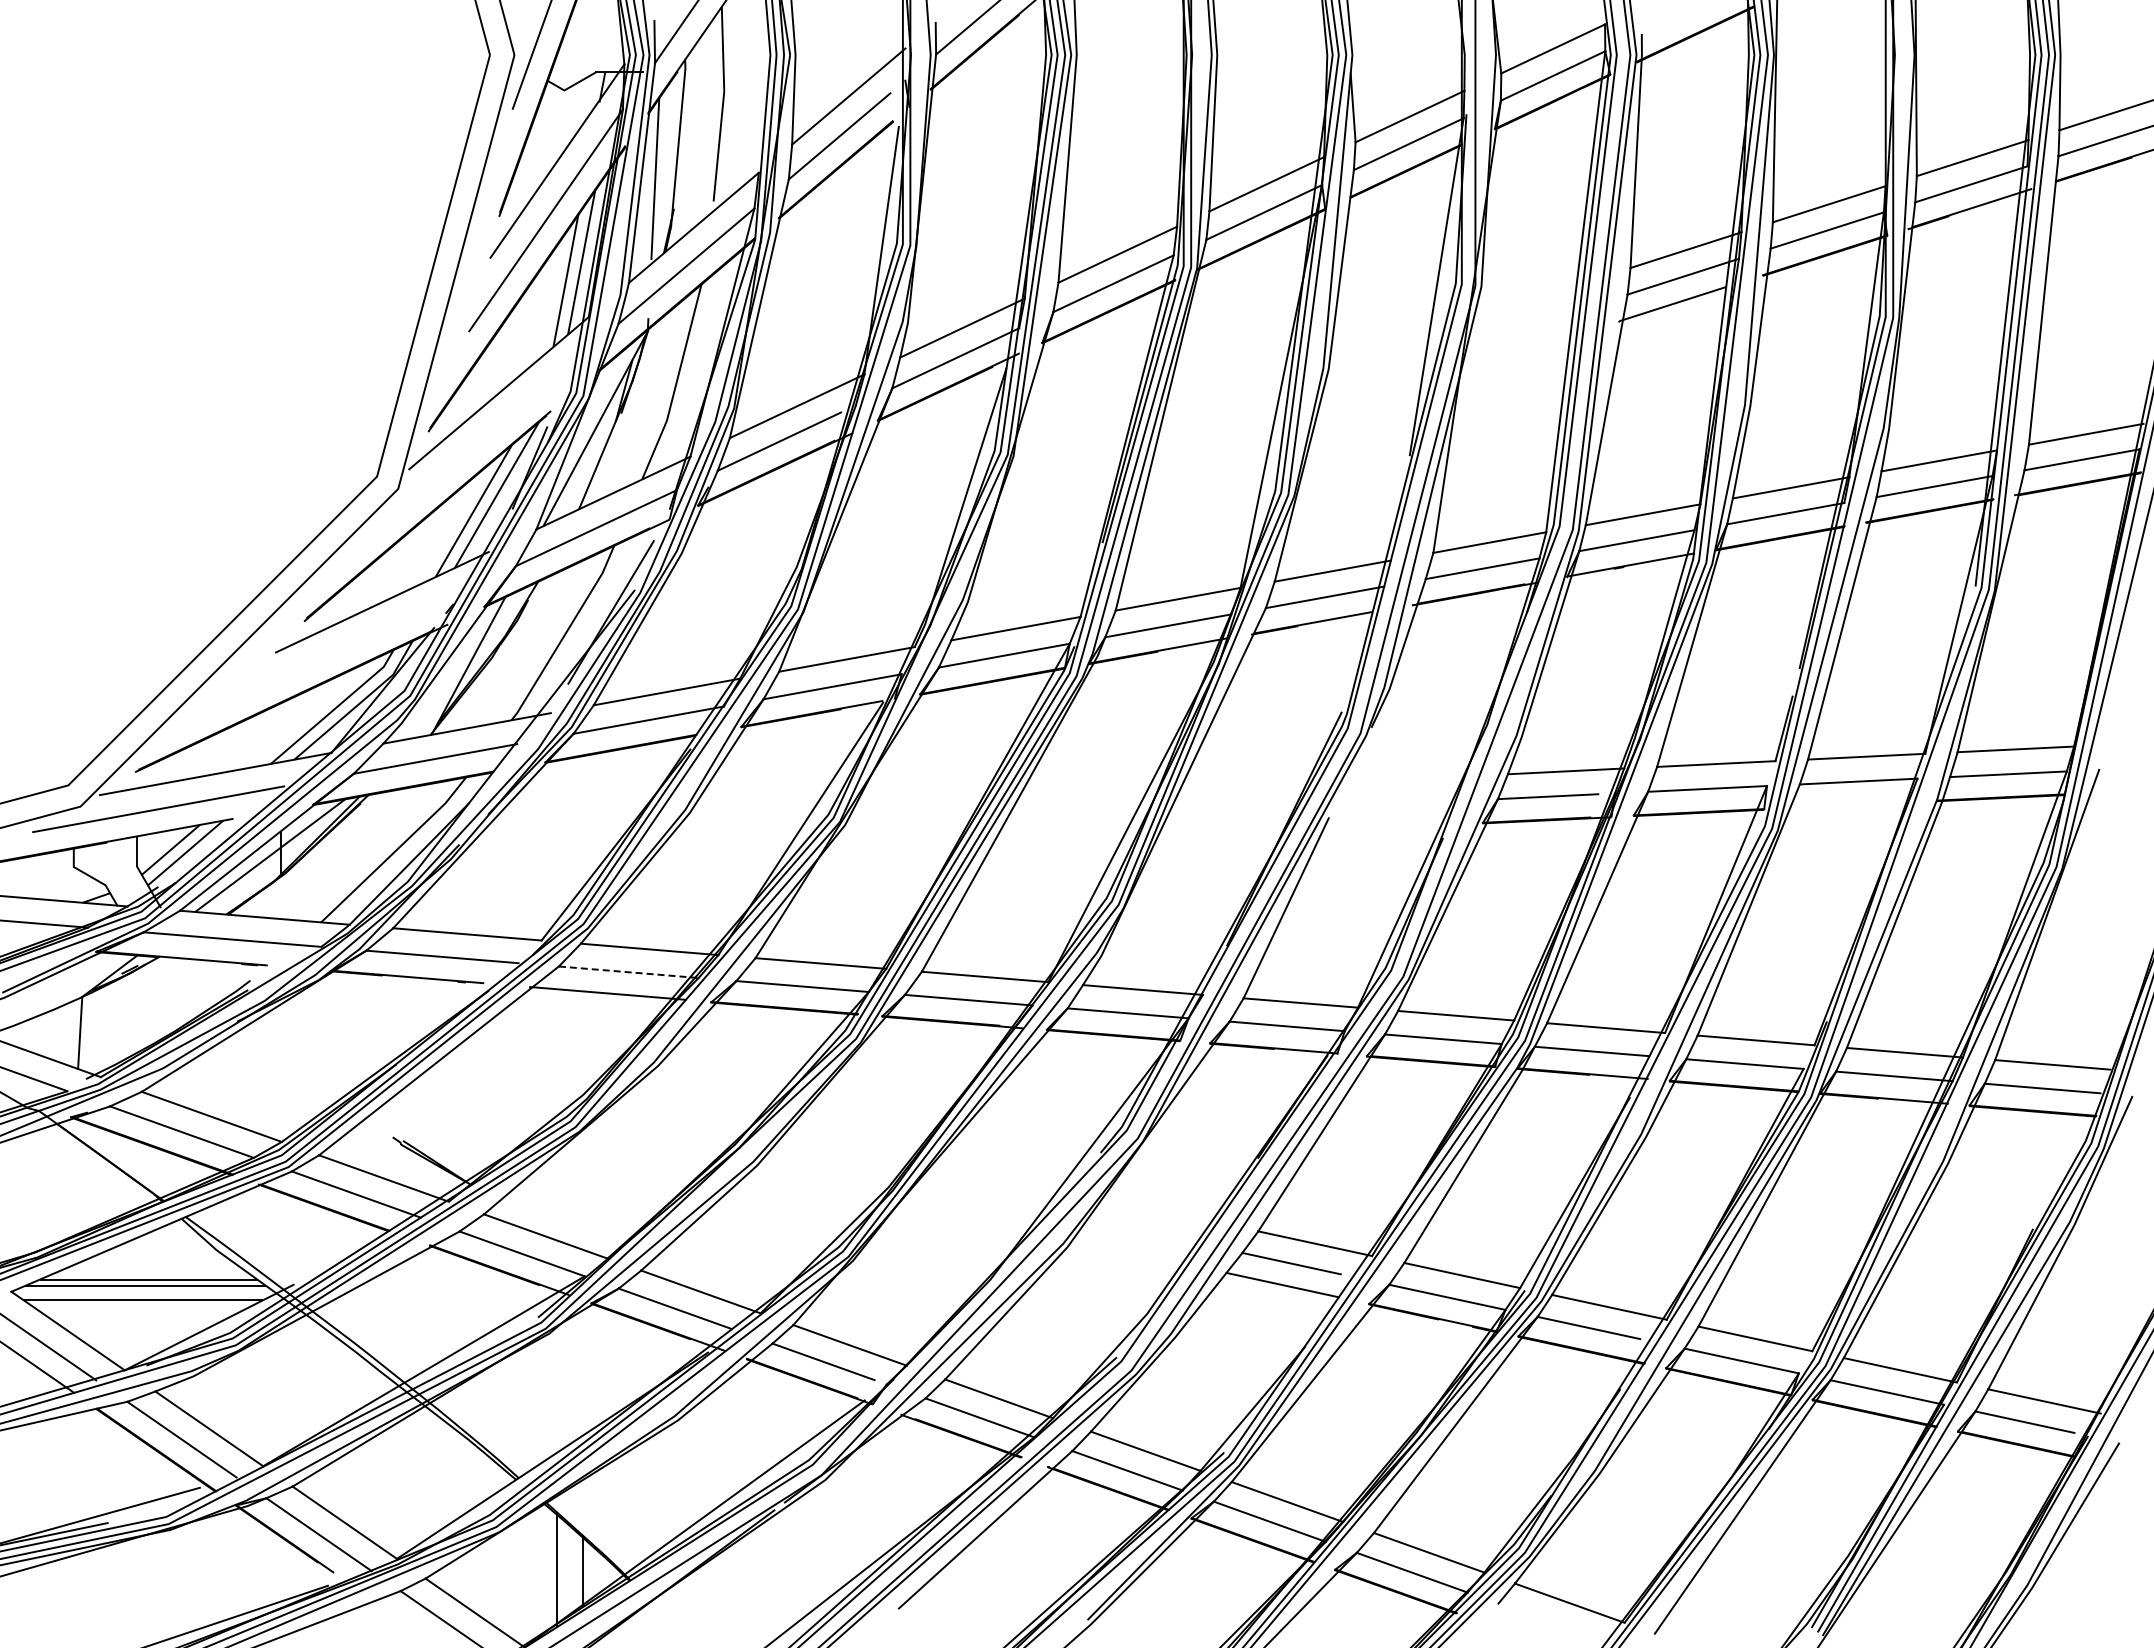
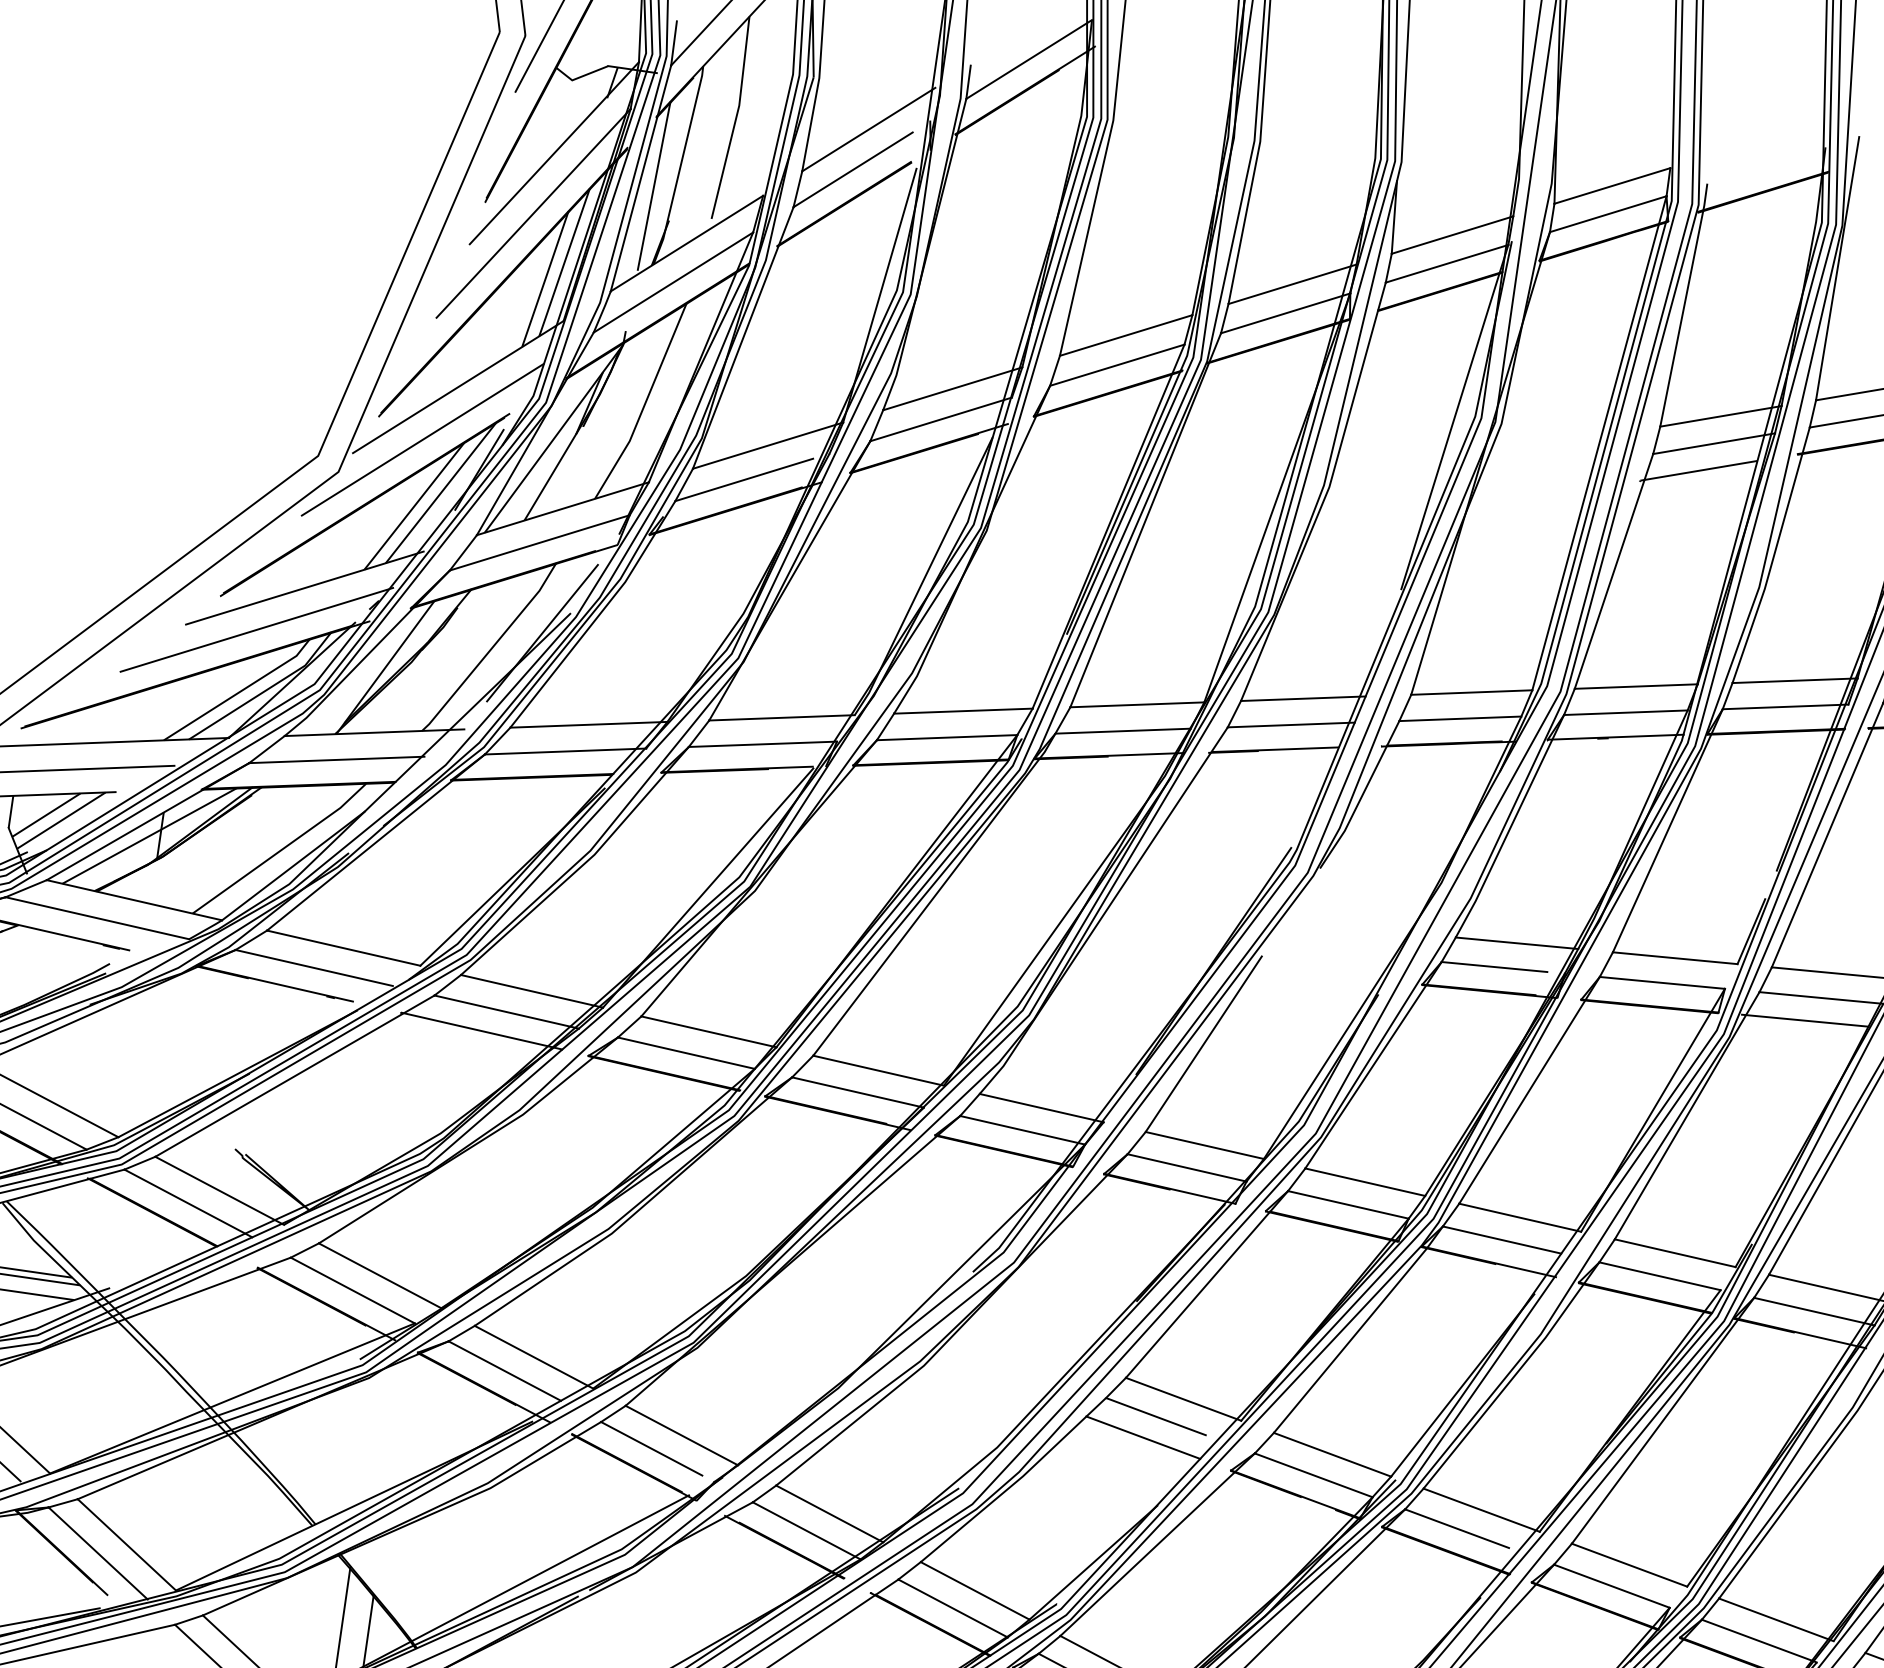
line: (472, 447) -> (422, 439), added
line: (343, 647) -> (257, 629), added
line: (1846, 804) -> (1805, 1020), added
line: (629, 972) -> (507, 1012), dashed -> solid

